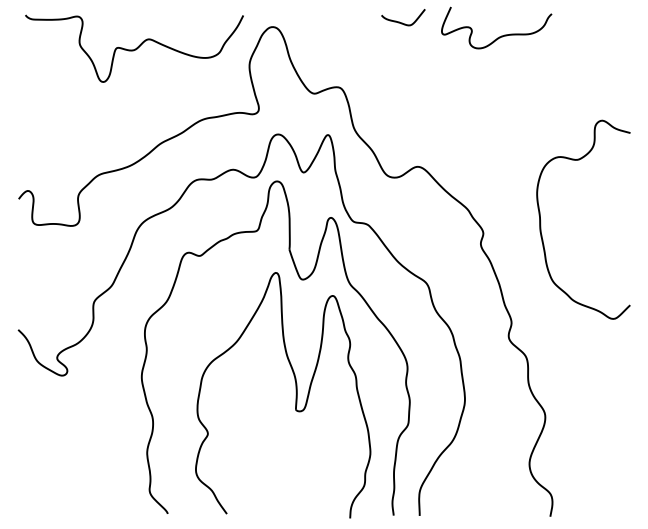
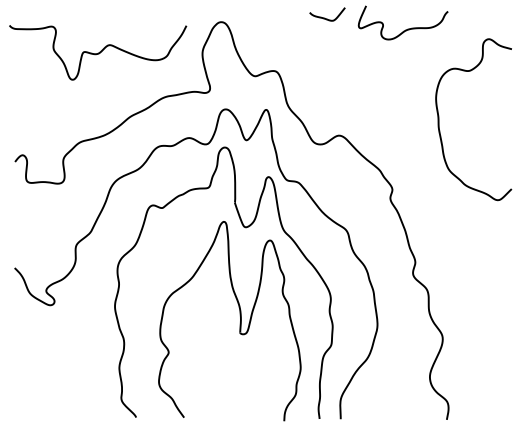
curve: (135, 48) -> (98, 52), moved
curve: (541, 219) -> (439, 119), moved

